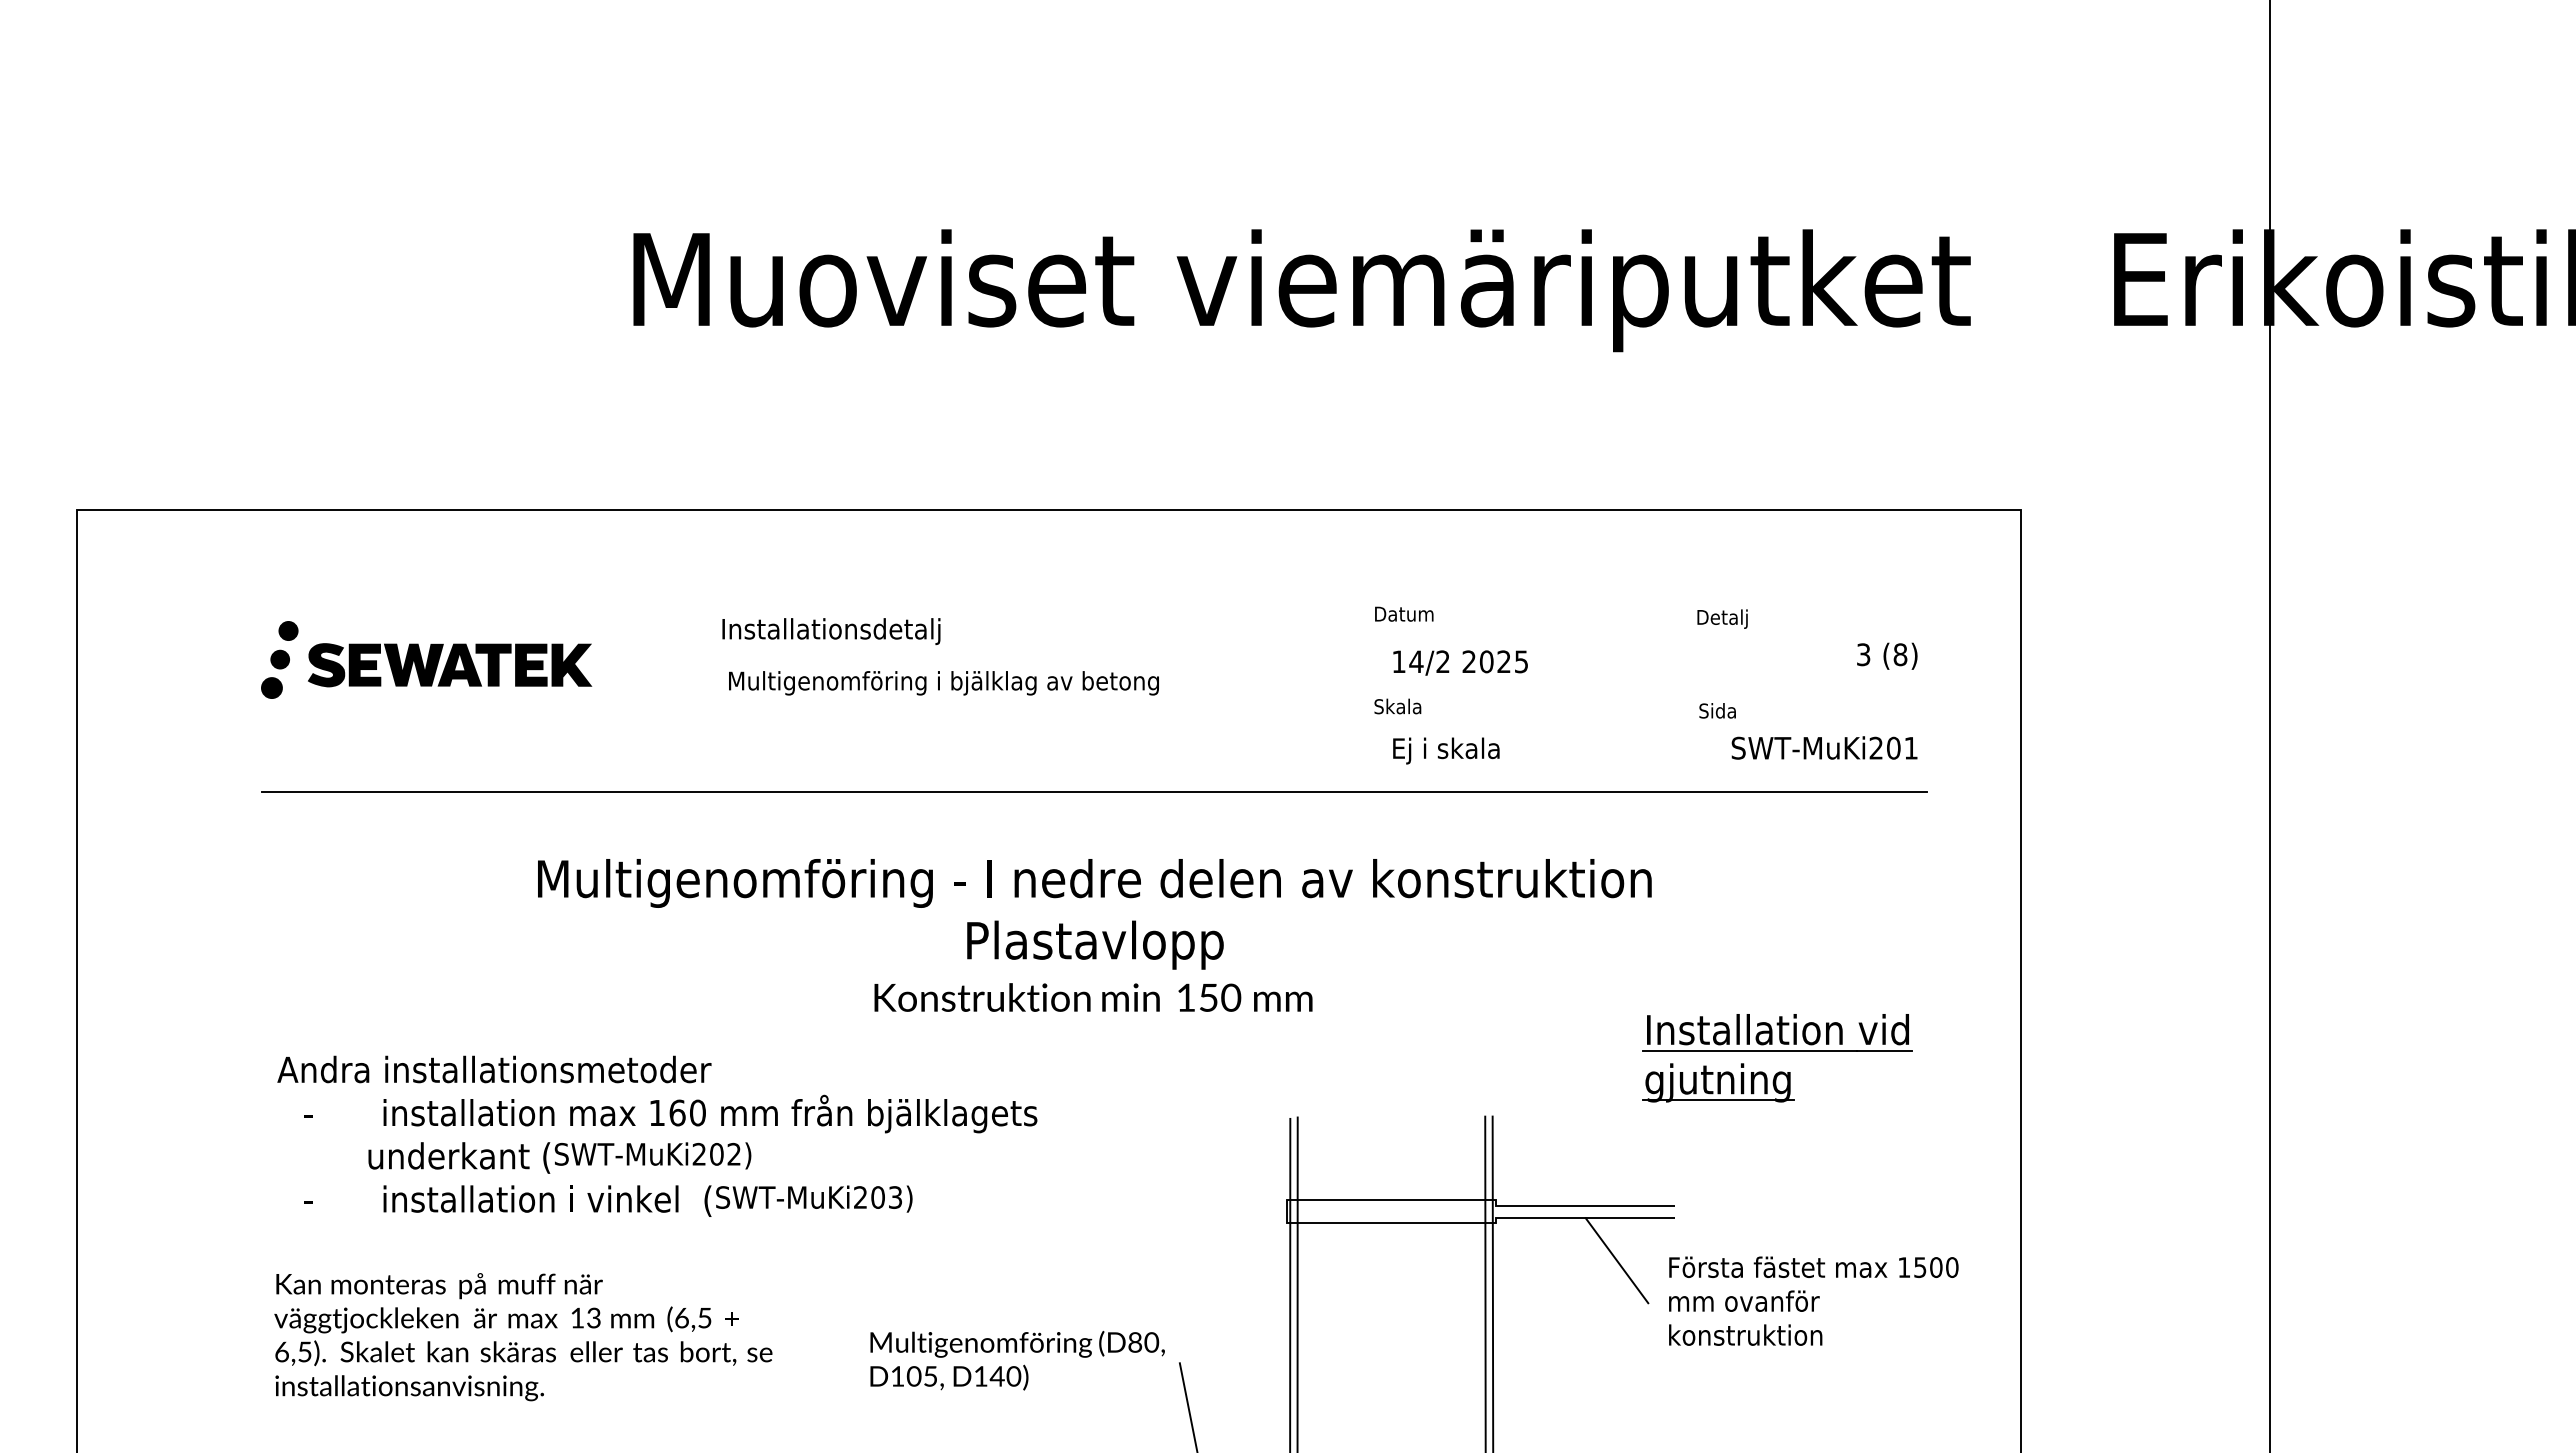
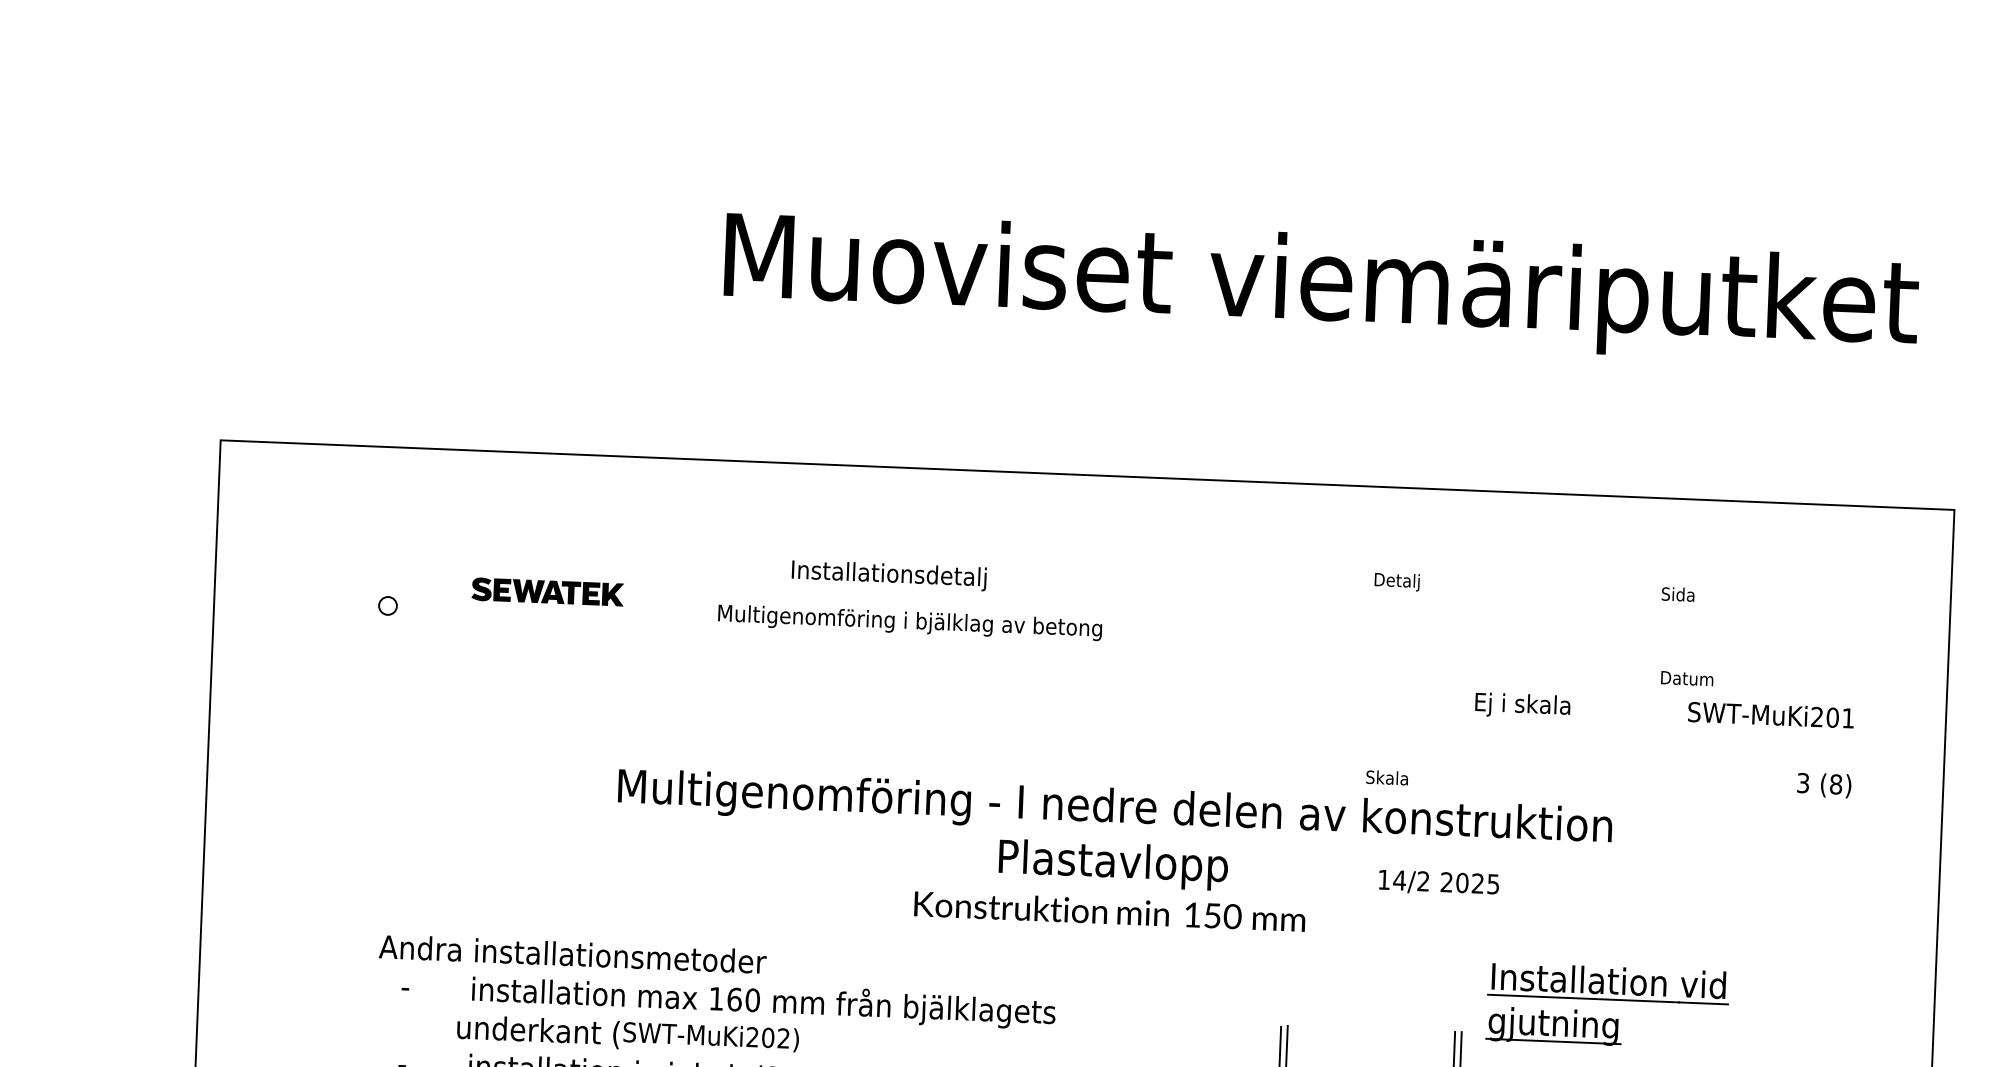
text: (1410, 615) -> (1406, 581), Datum -> Detalj
text: (1722, 618) -> (1684, 595), Detalj -> Sida
fill: (288, 631) -> (404, 556), removed
text: (1887, 655) -> (1824, 784), moved
fill: (280, 659) -> (396, 580), removed
text: (1460, 662) -> (1438, 882), moved
part: (450, 665) -> (548, 592), size x0.6
text: (943, 683) -> (909, 622), moved
fill: (271, 688) -> (387, 606), removed
text: (1397, 706) -> (1386, 777), moved
text: (1728, 710) -> (1686, 678), Sida -> Datum
text: (1446, 750) -> (1522, 705), moved
line: (1094, 792) -> (1118, 728), removed
part: (1777, 1051) -> (1607, 1000), moved

